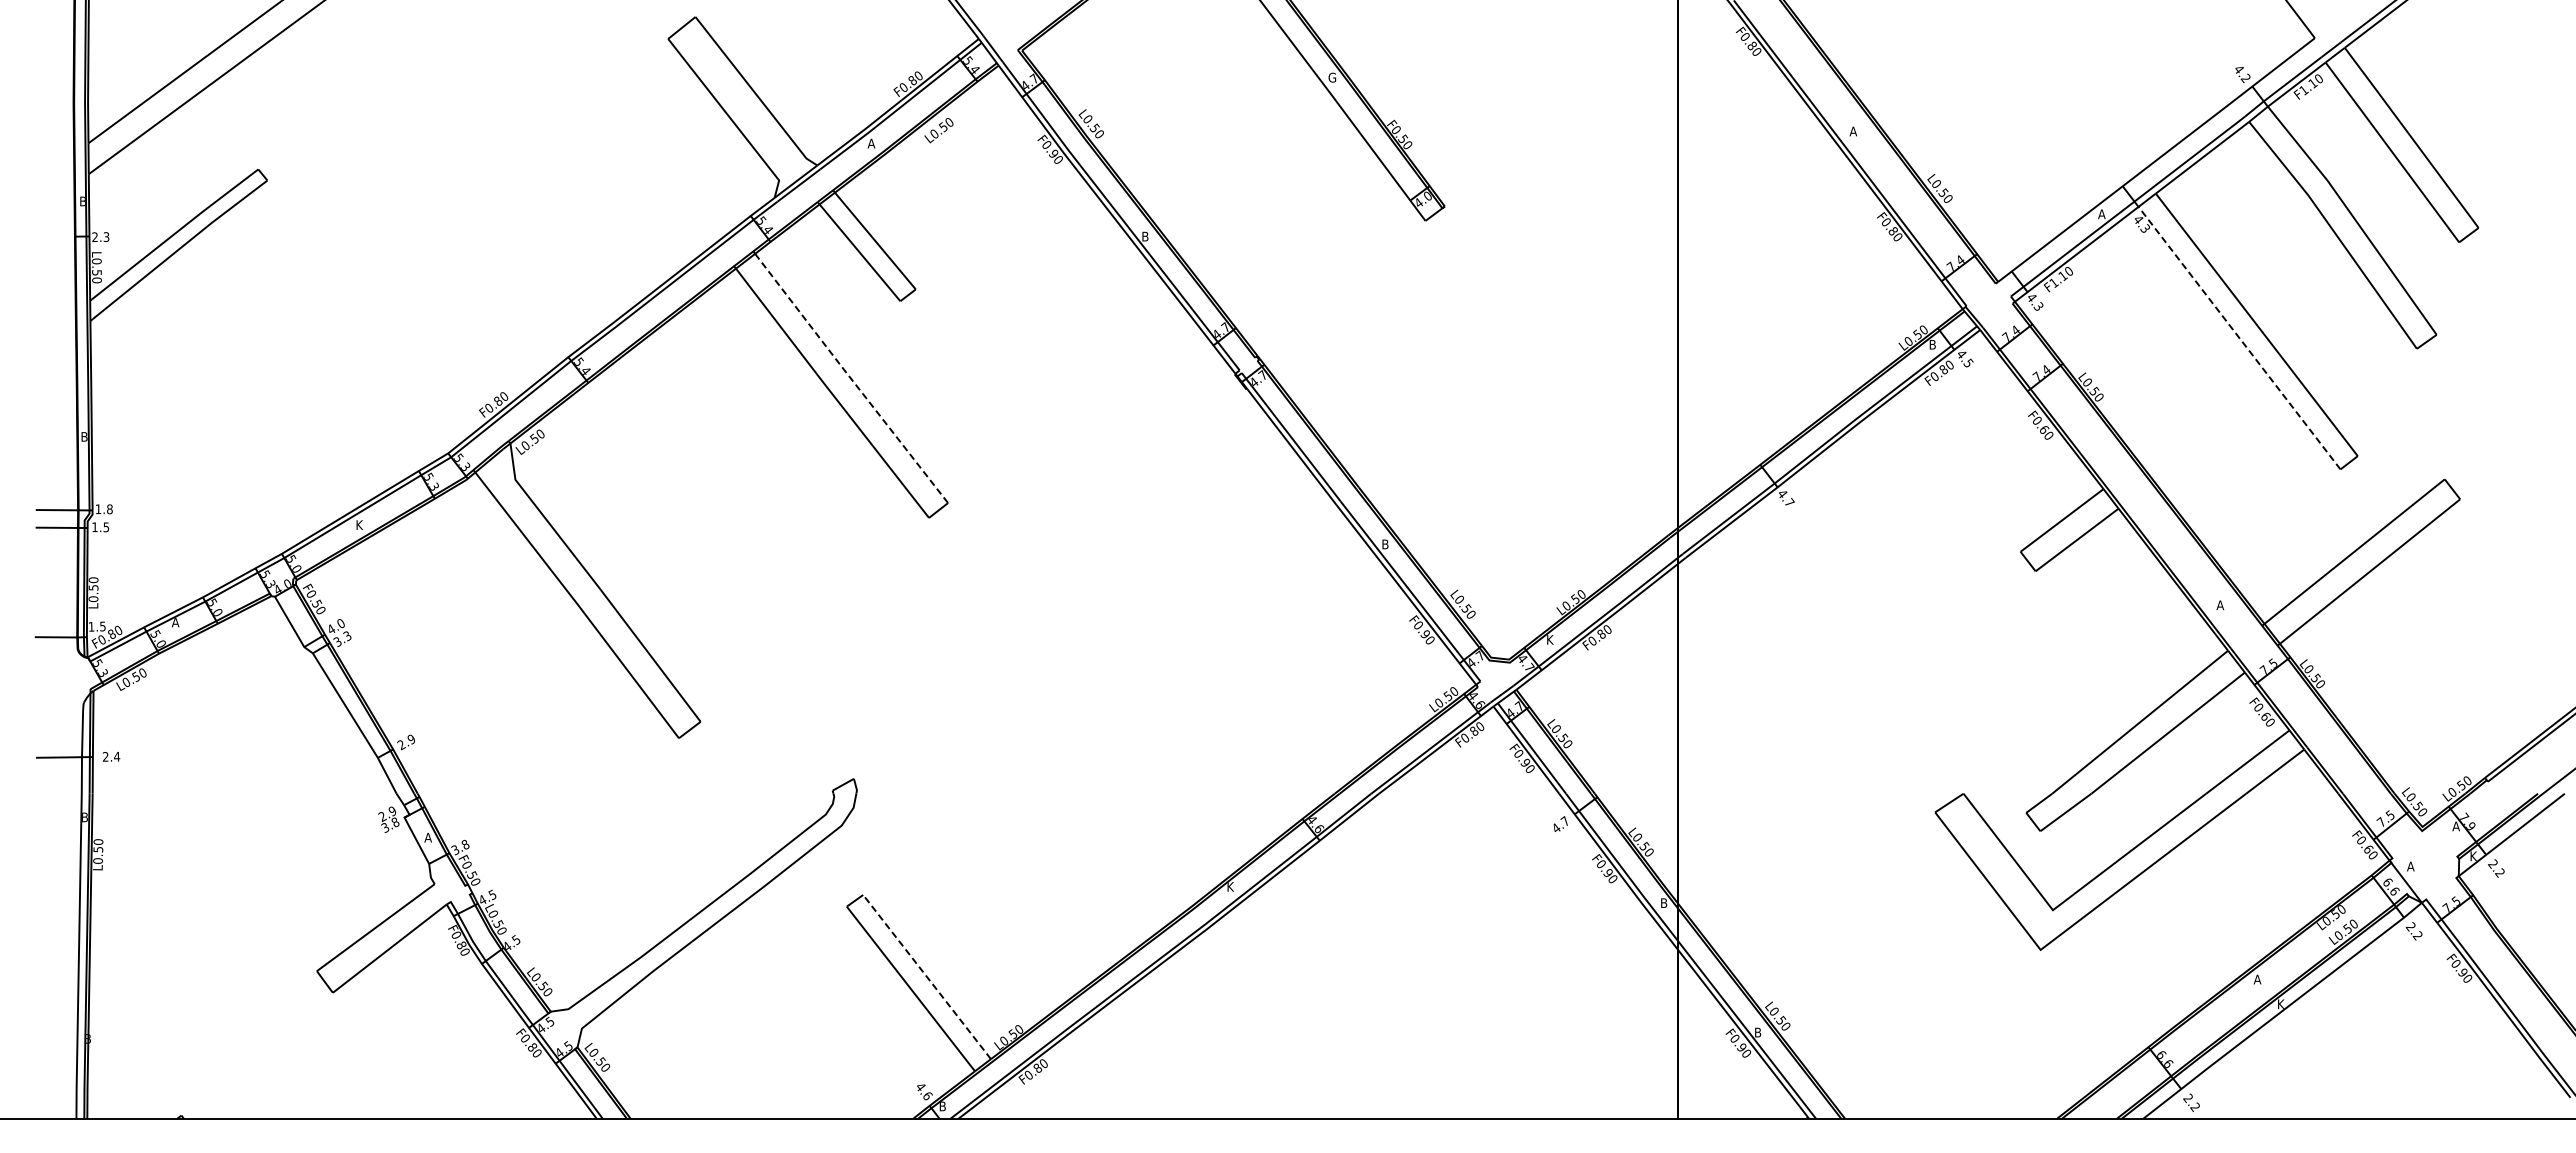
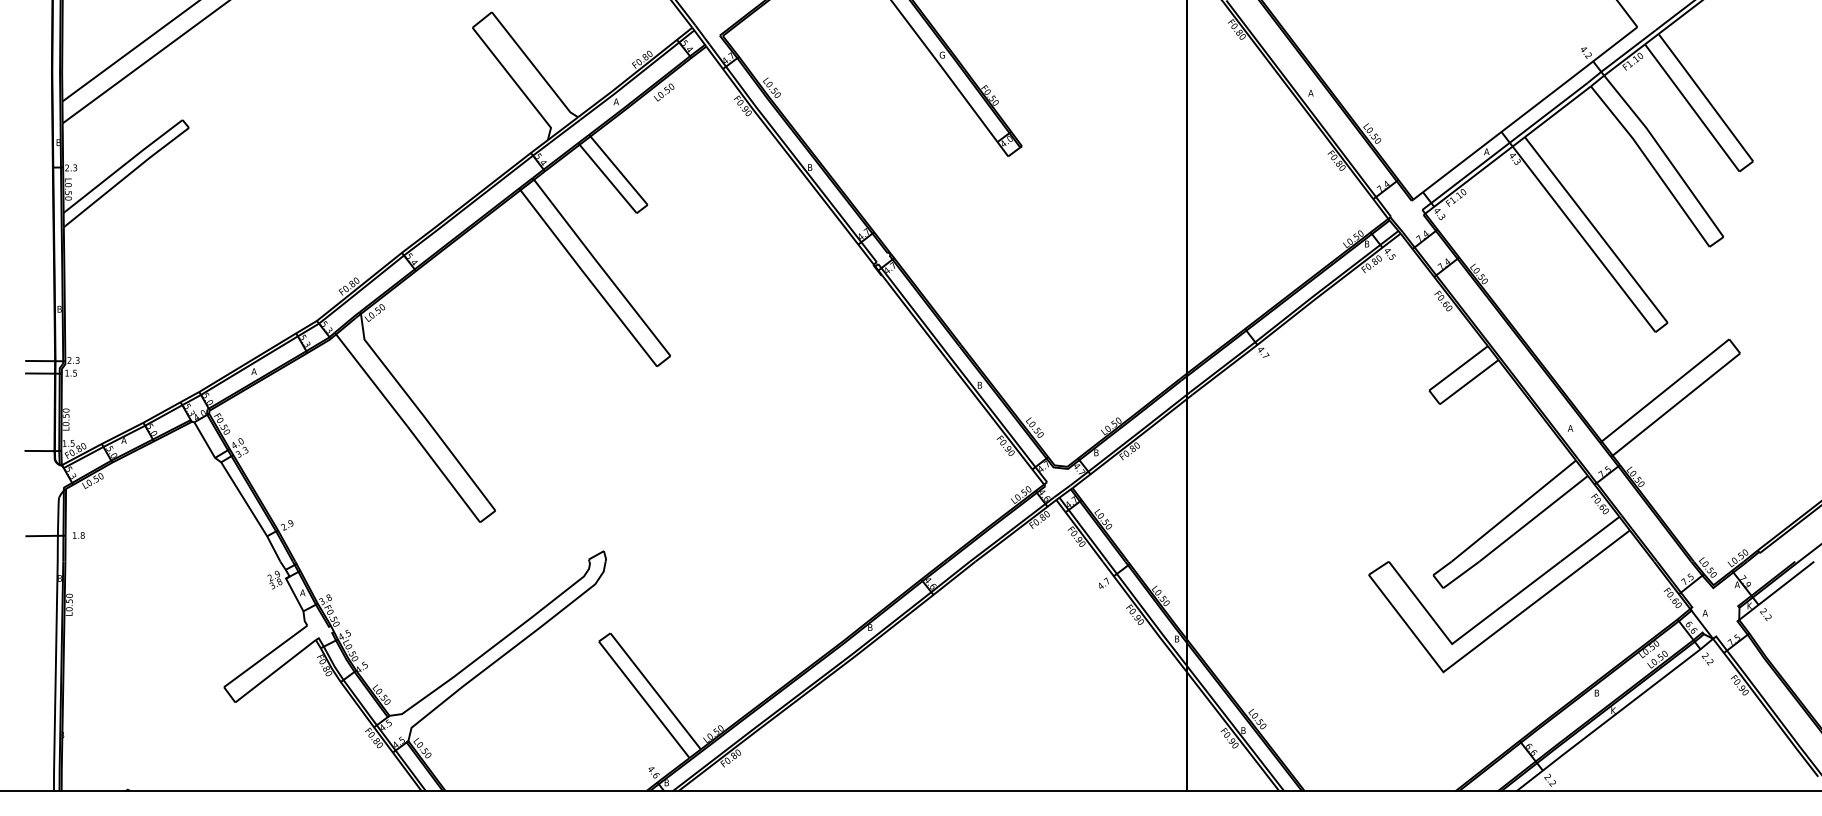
line: (2239, 338) -> (1584, 239), dashed -> solid
line: (850, 378) -> (601, 267), dashed -> solid
text: (103, 509) -> (73, 360), 1.8 -> 2.3
text: (359, 524) -> (254, 371), K -> A
text: (1550, 639) -> (1096, 452), K -> B
text: (111, 756) -> (78, 535), 2.4 -> 1.8
text: (1231, 886) -> (871, 627), K -> B
line: (926, 976) -> (655, 690), dashed -> solid
text: (2257, 979) -> (1596, 693), A -> B

